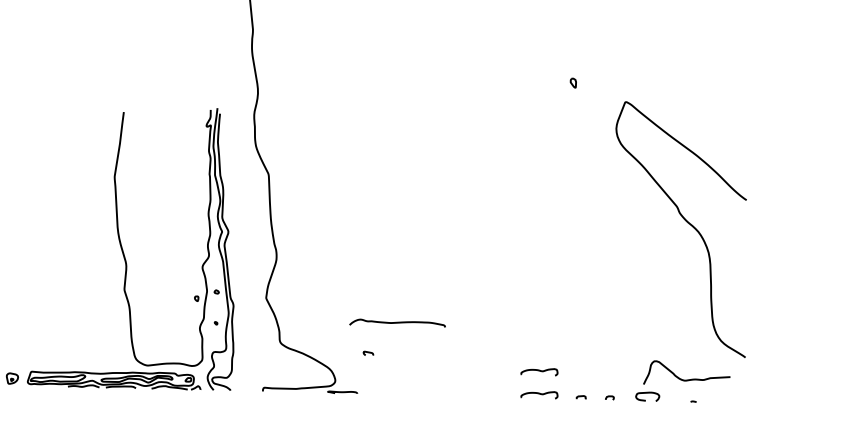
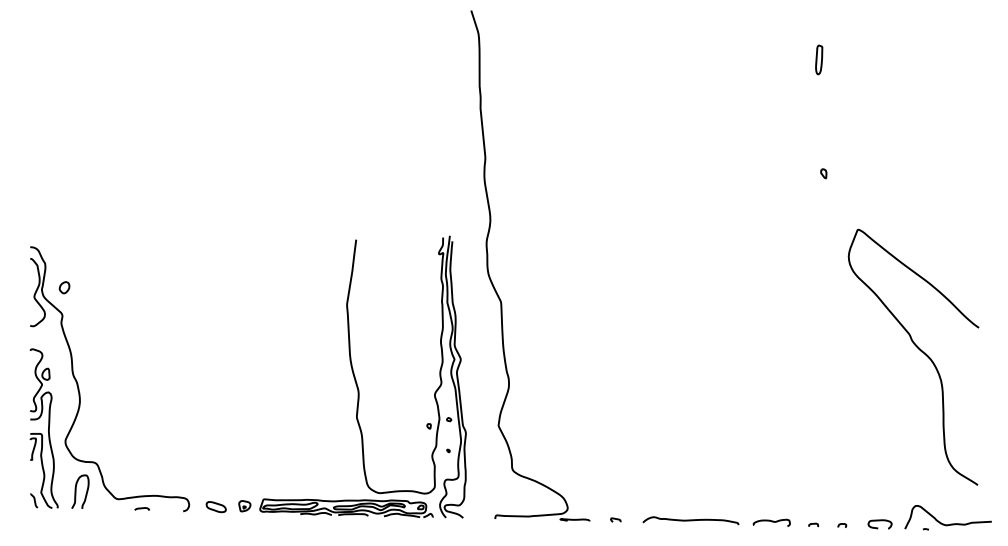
part: (573, 82) -> (823, 173), moved
curve: (397, 322) -> (690, 520), moved
curve: (368, 352) -> (615, 519), moved
curve: (539, 371) -> (771, 499), removed
curve: (689, 378) -> (950, 523), moved

